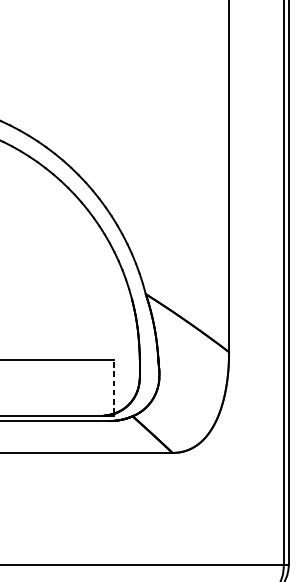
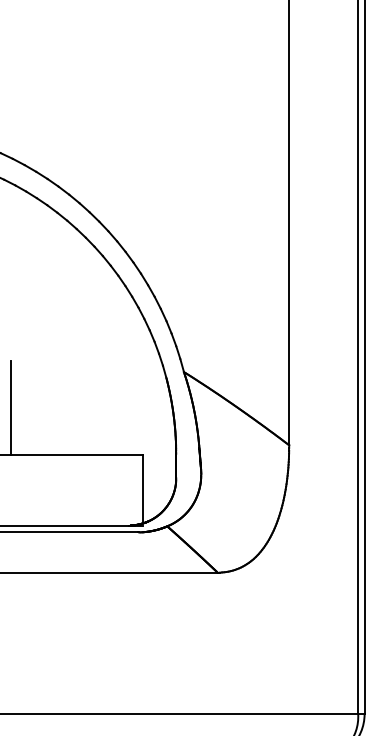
line: (9, 322) -> (11, 407), added
line: (113, 386) -> (143, 488), dashed -> solid

